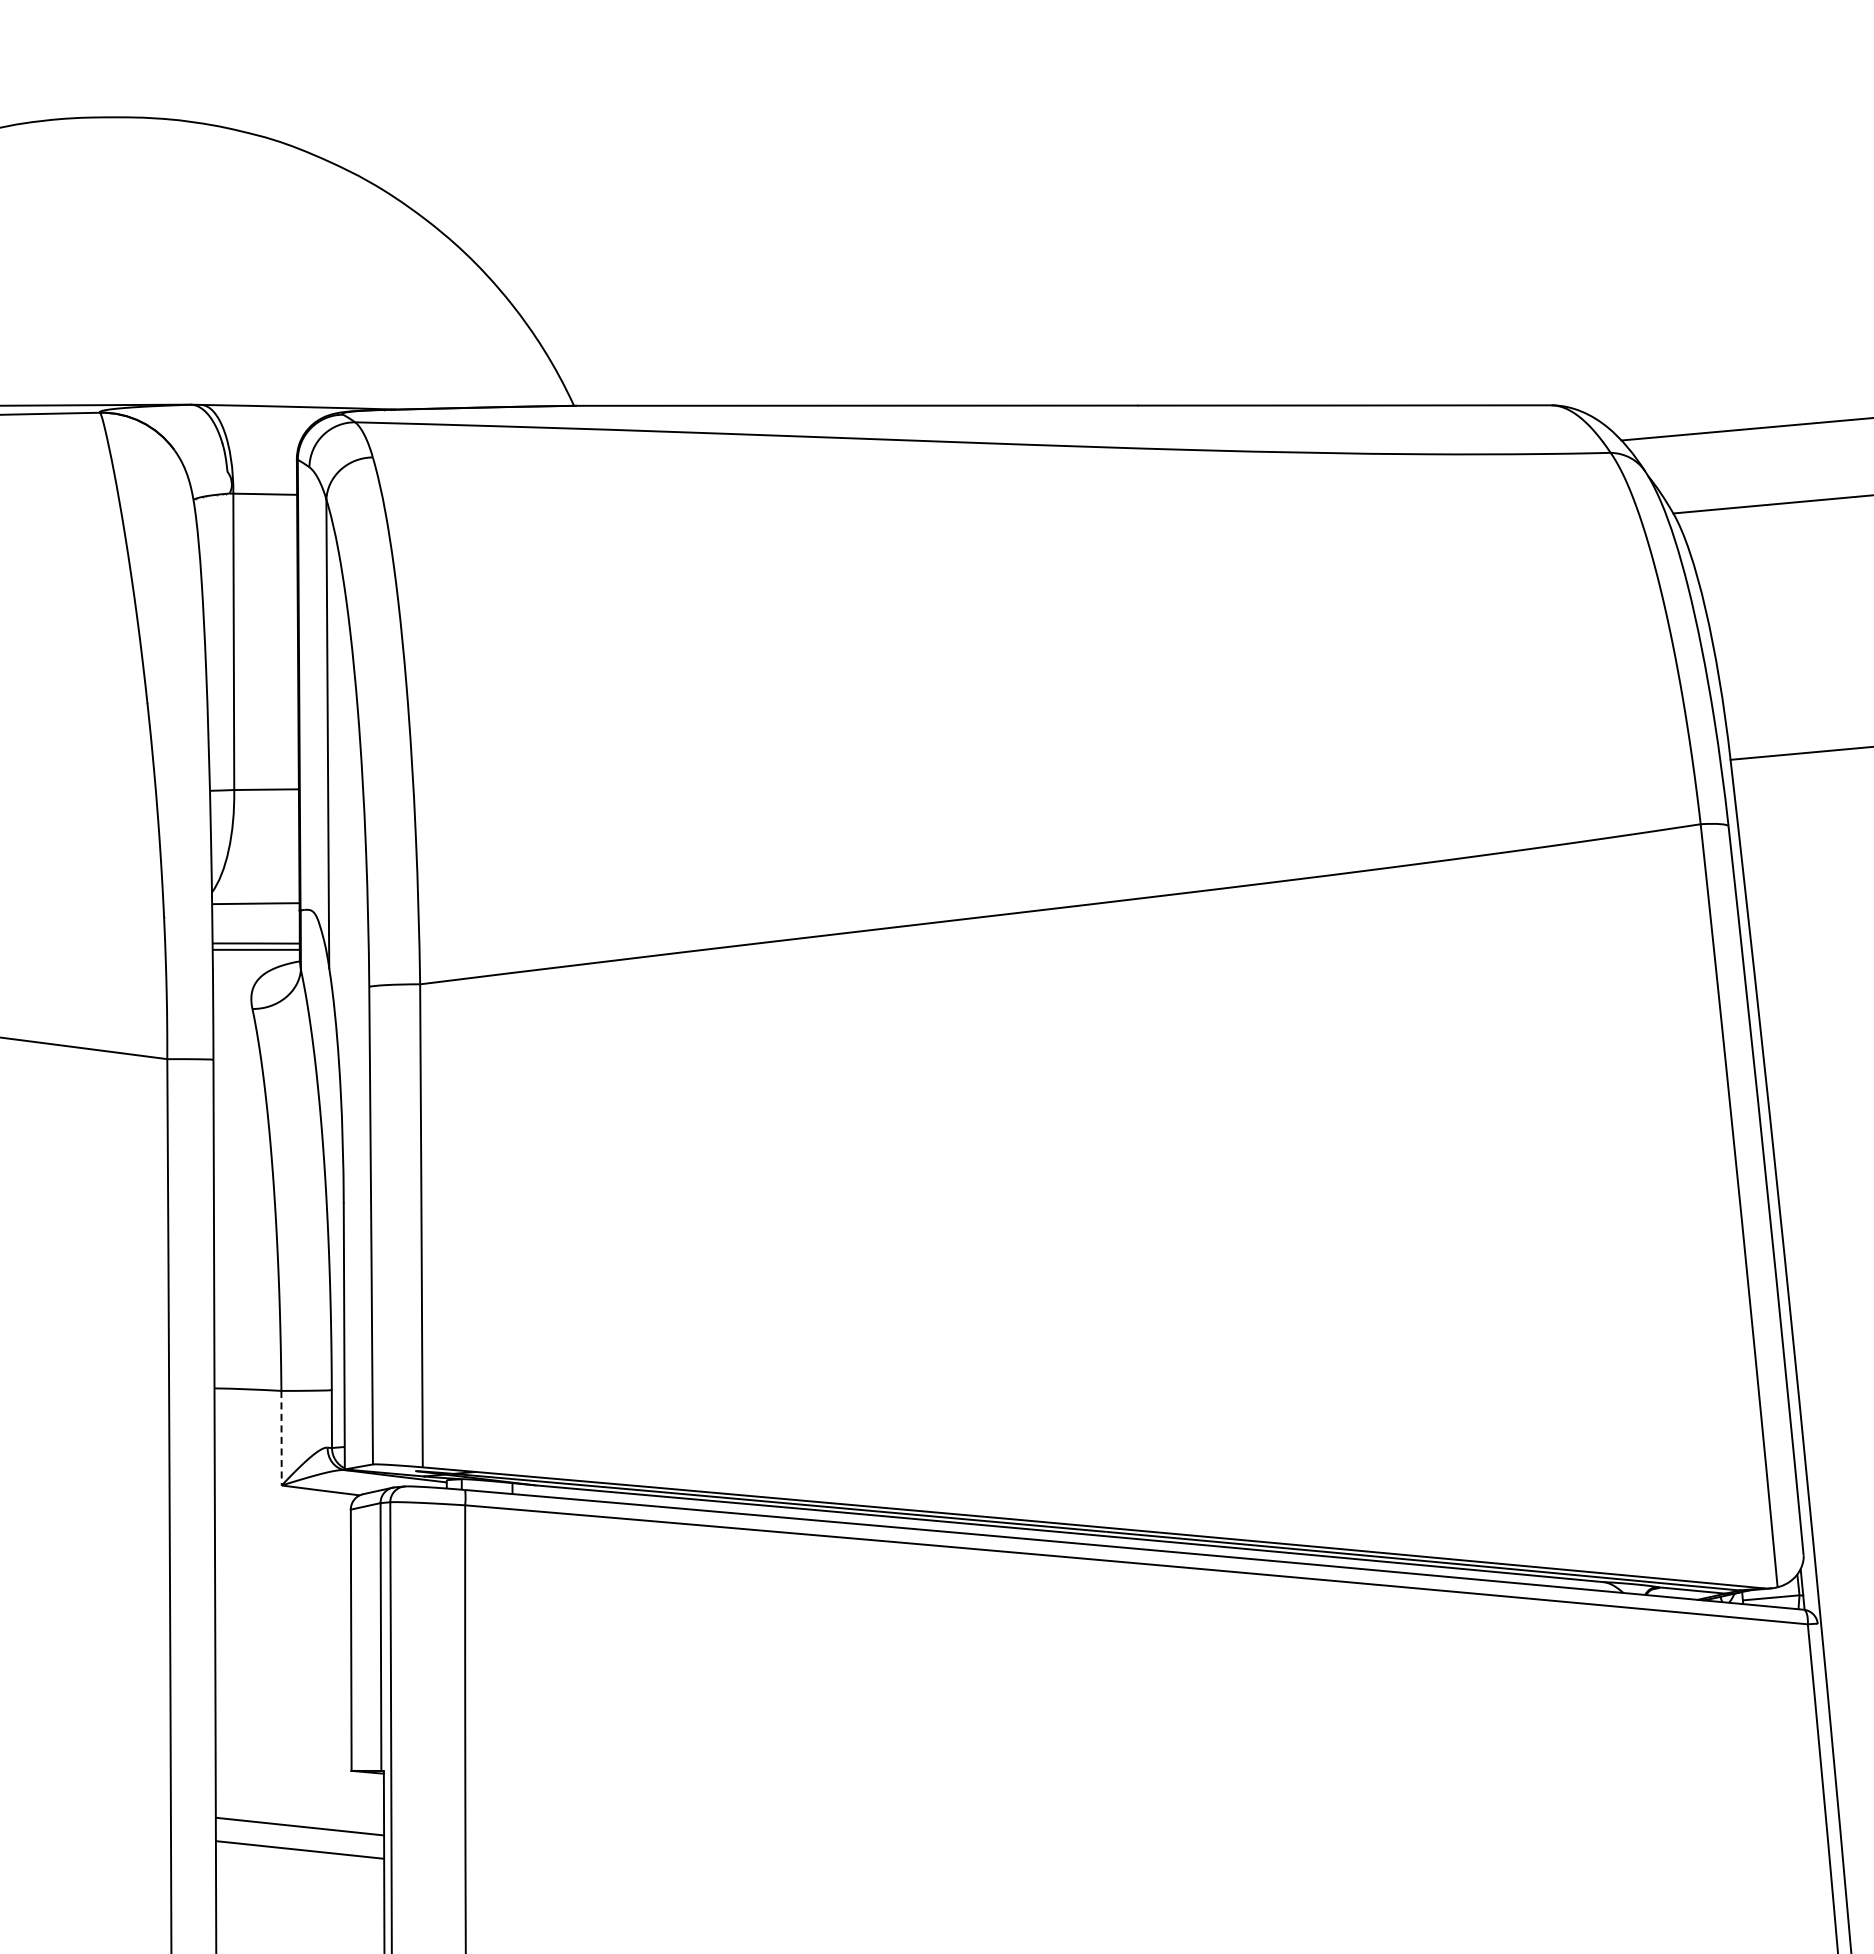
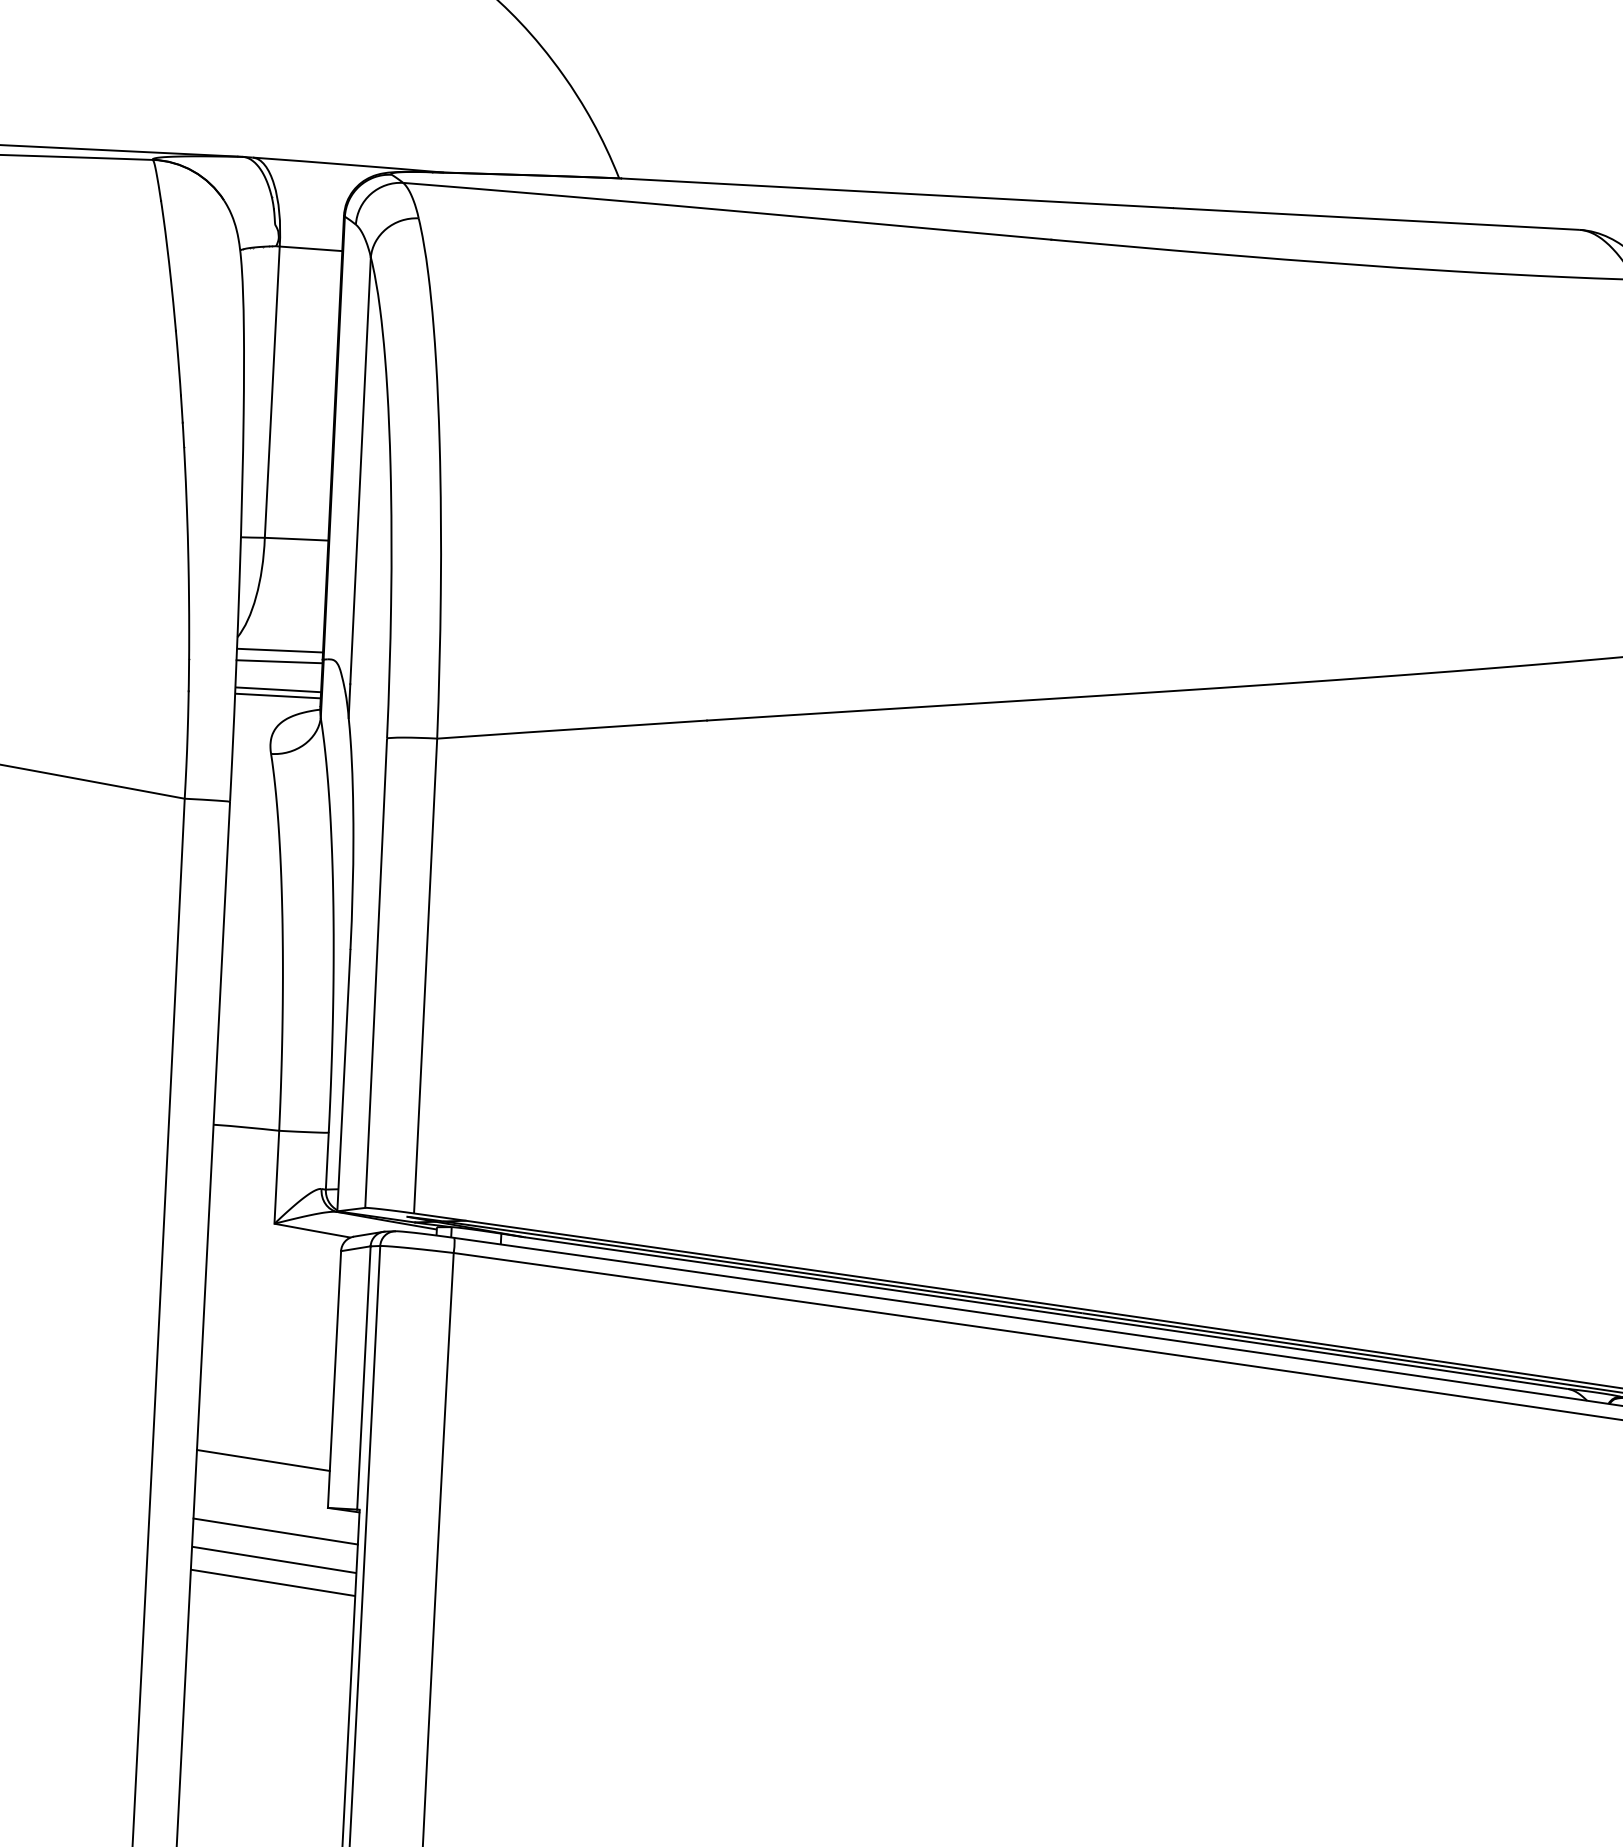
line: (255, 914) -> (279, 661), added
line: (281, 1438) -> (276, 1177), dashed -> solid
line: (283, 1726) -> (263, 1460), added
line: (299, 1797) -> (275, 1531), added

